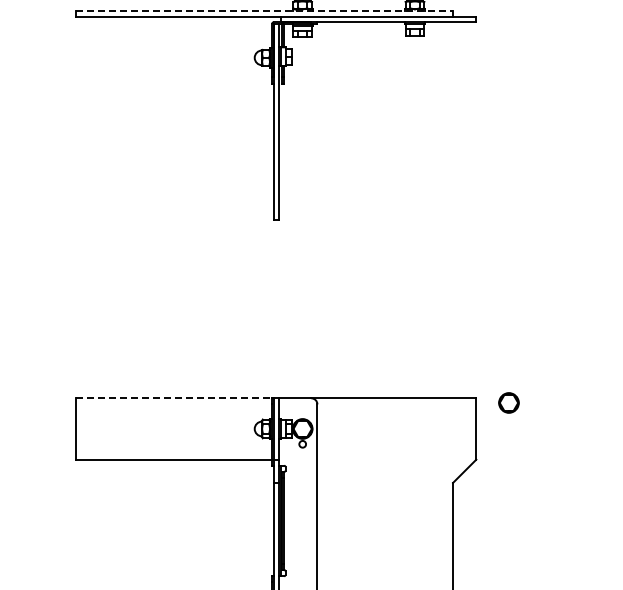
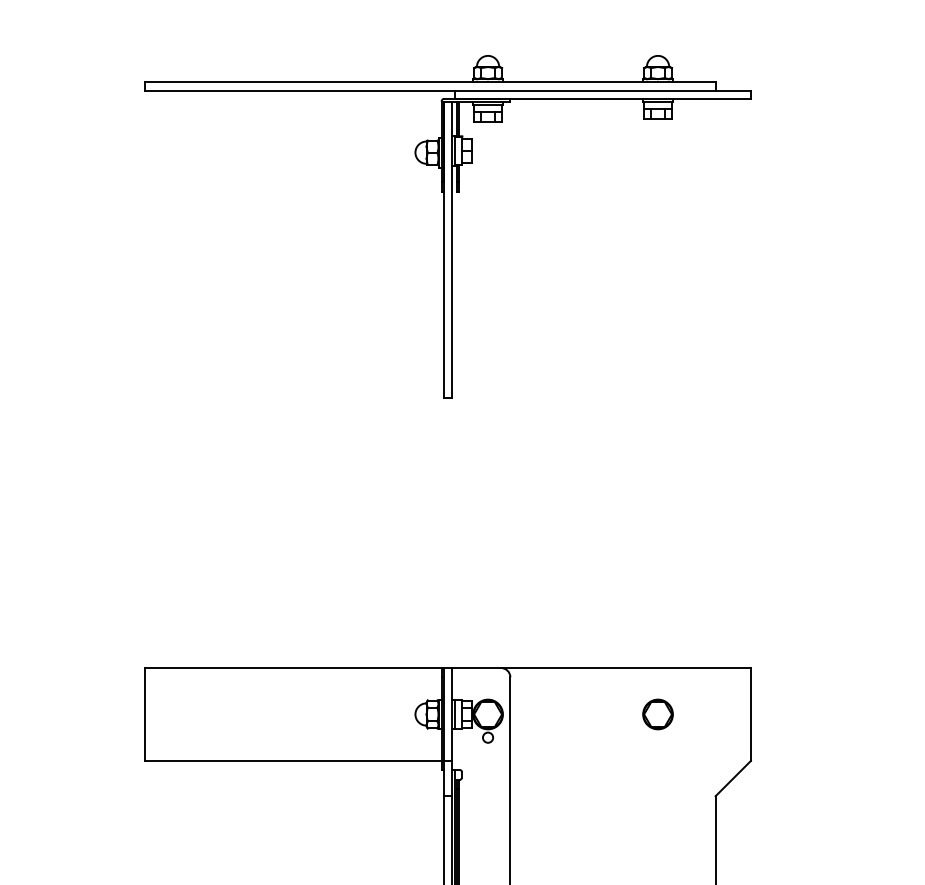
line: (265, 11) -> (431, 82), dashed -> solid
line: (174, 398) -> (293, 668), dashed -> solid
circle: (508, 402) -> (657, 713), moved

